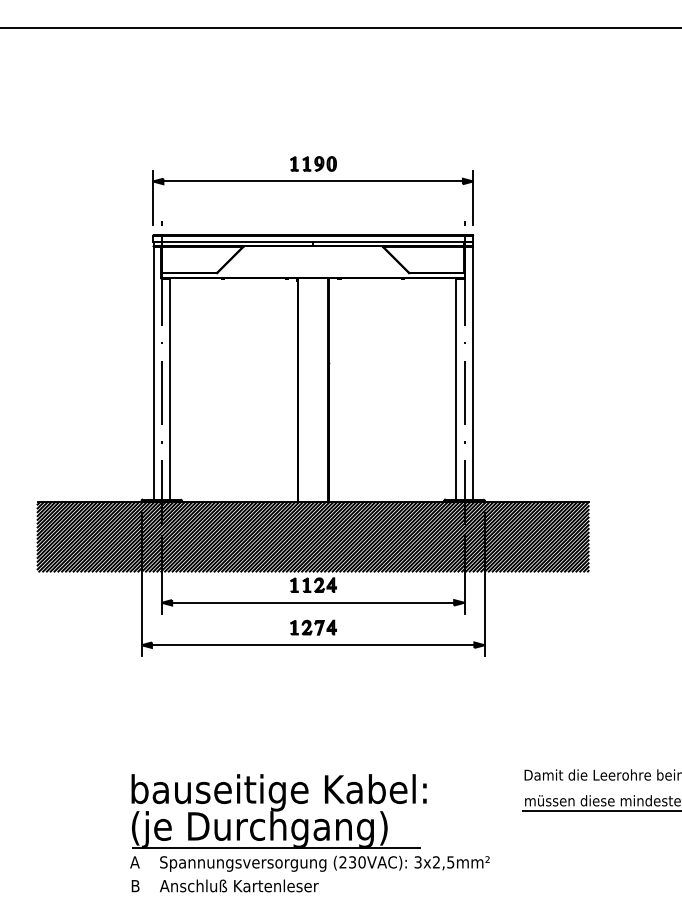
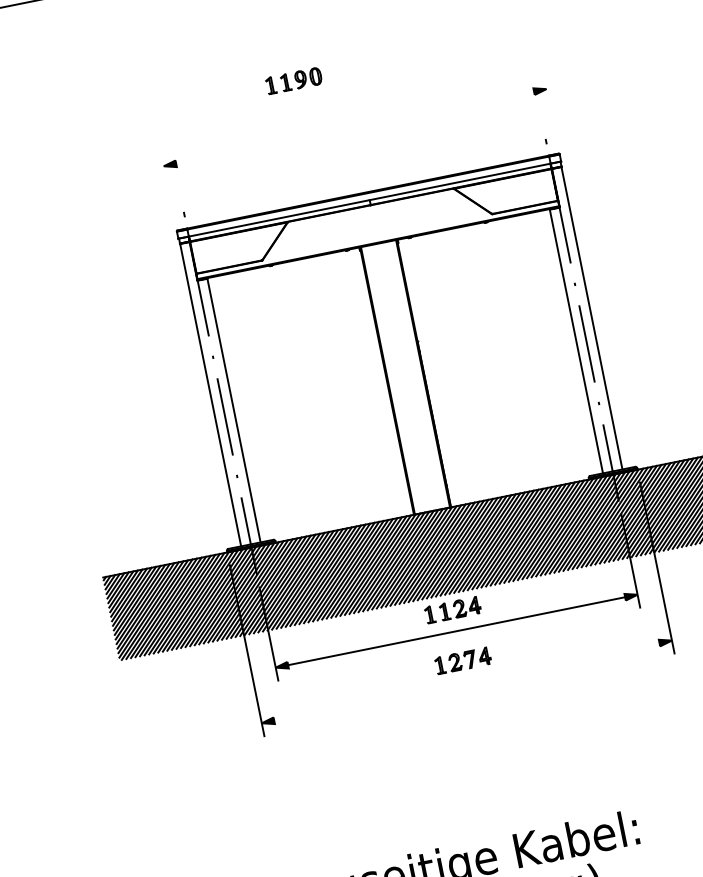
part: (313, 163) -> (293, 80), moved
line: (312, 181) -> (354, 127), removed
line: (153, 197) -> (168, 185), removed
line: (473, 197) -> (550, 108), removed
line: (312, 645) -> (466, 682), removed

